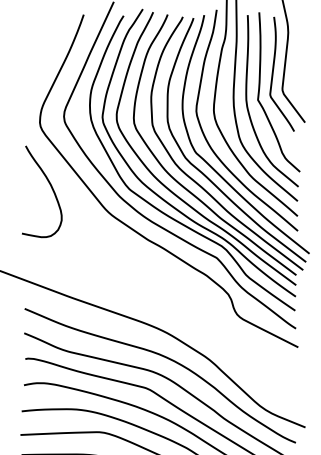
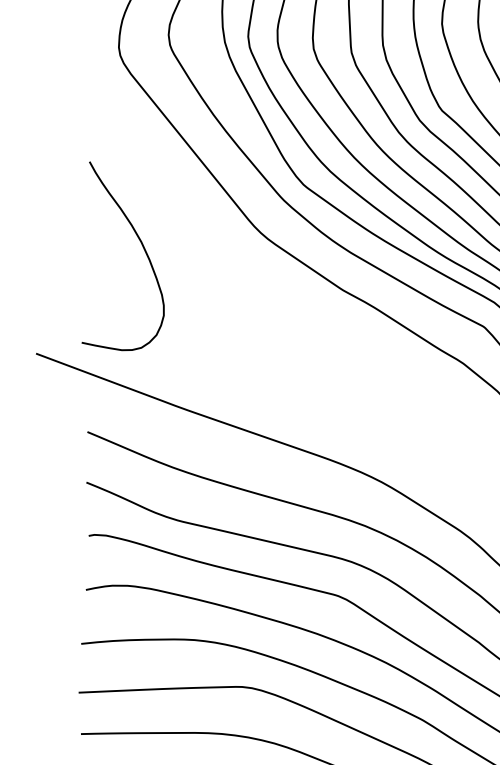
curve: (51, 189) -> (142, 251), moved

